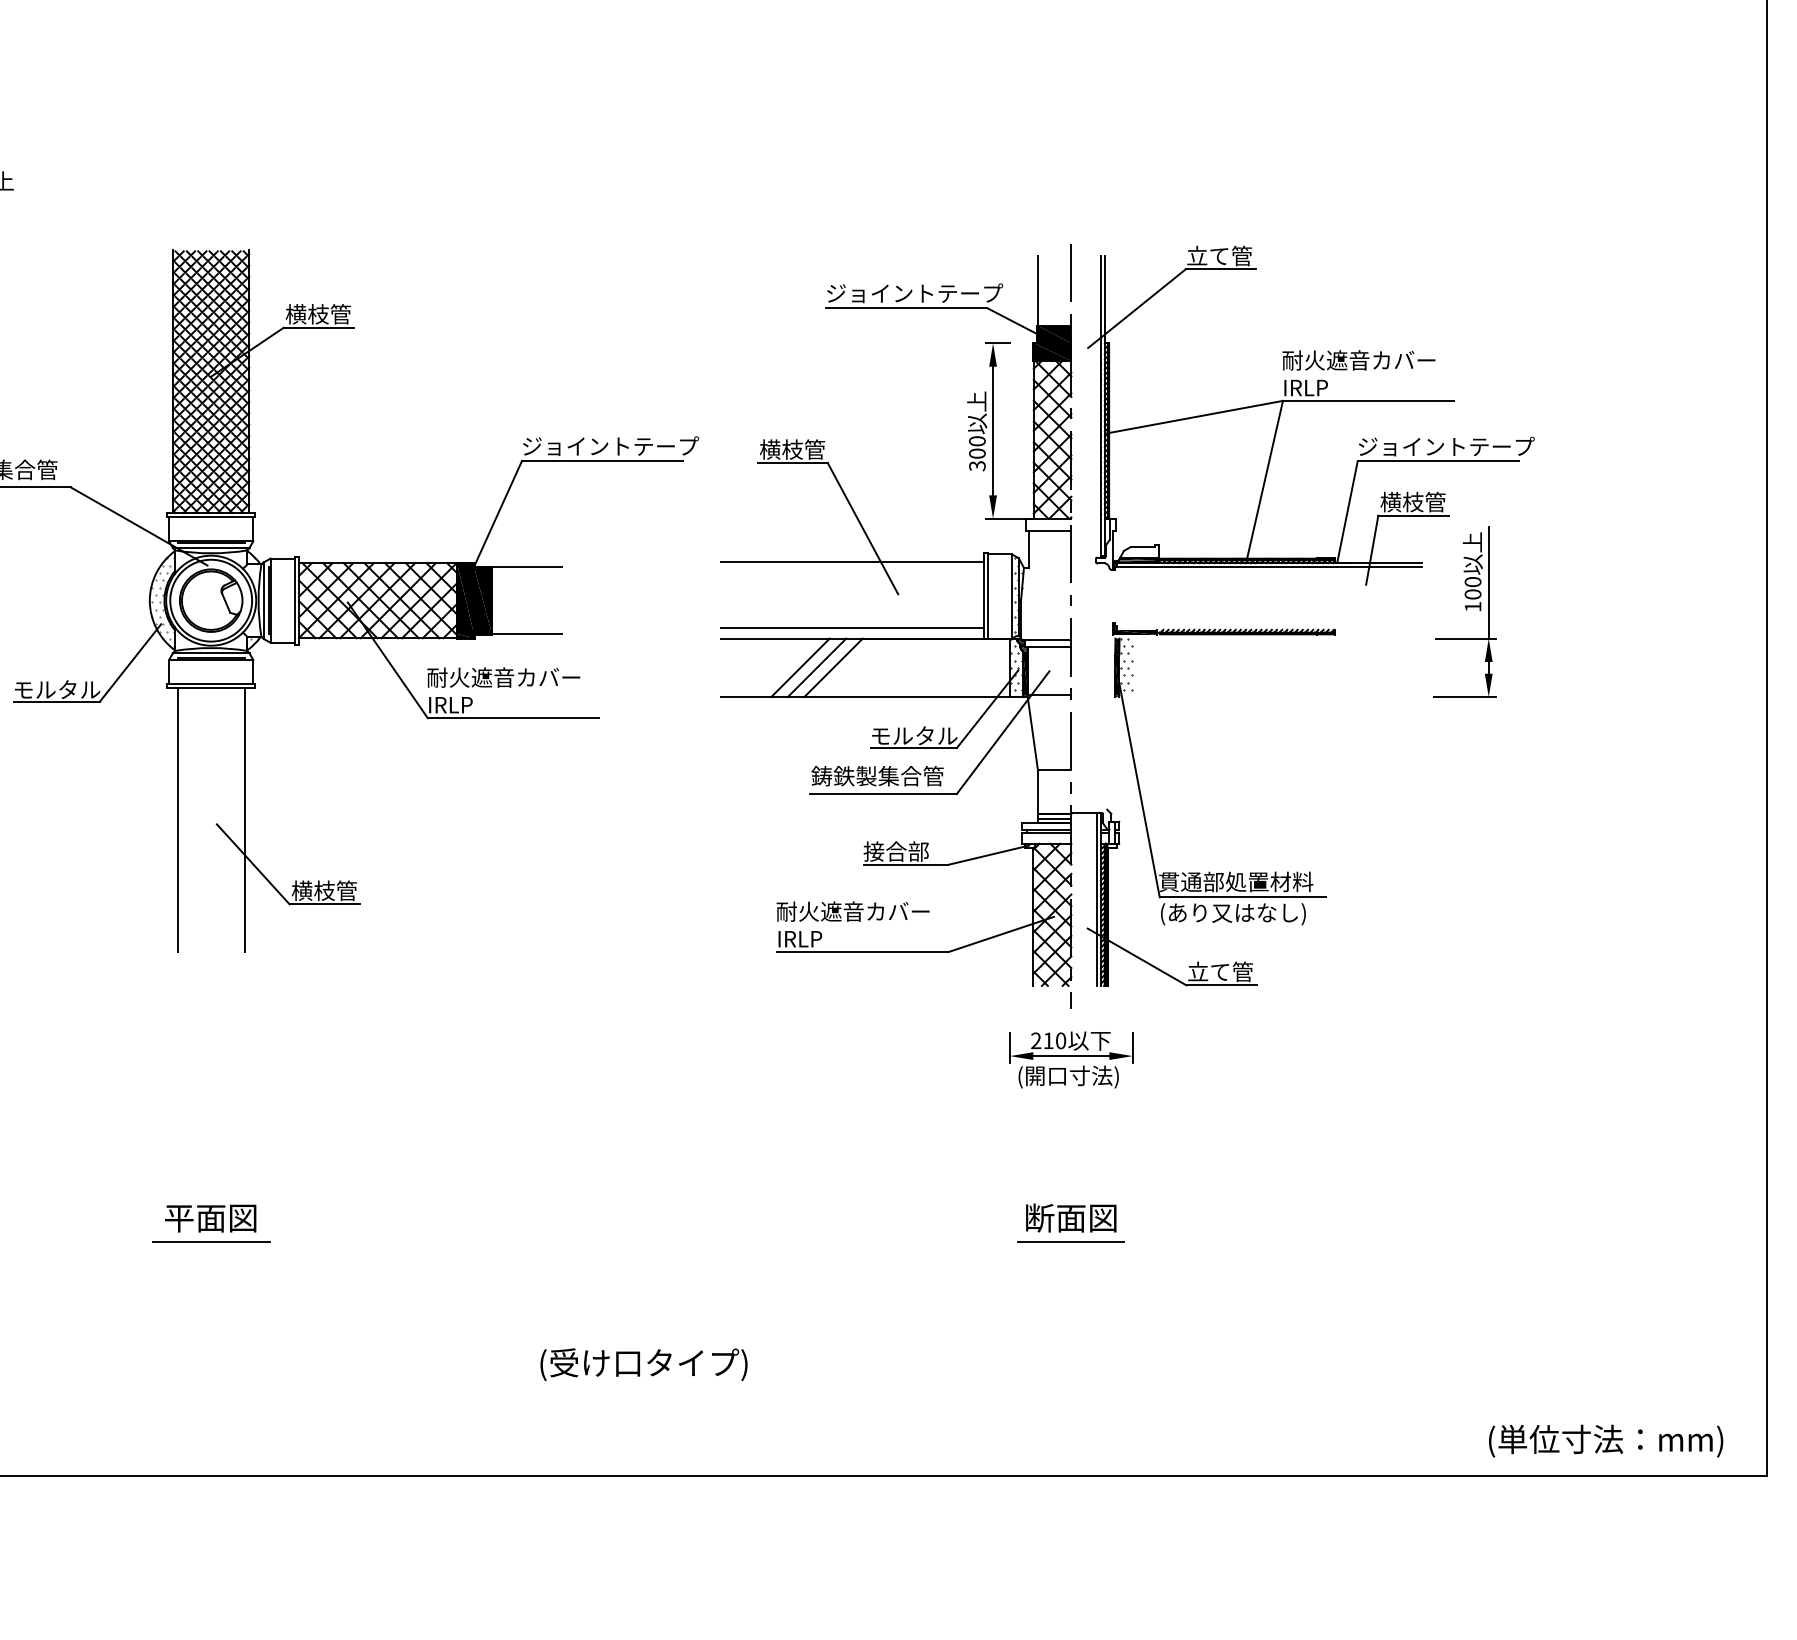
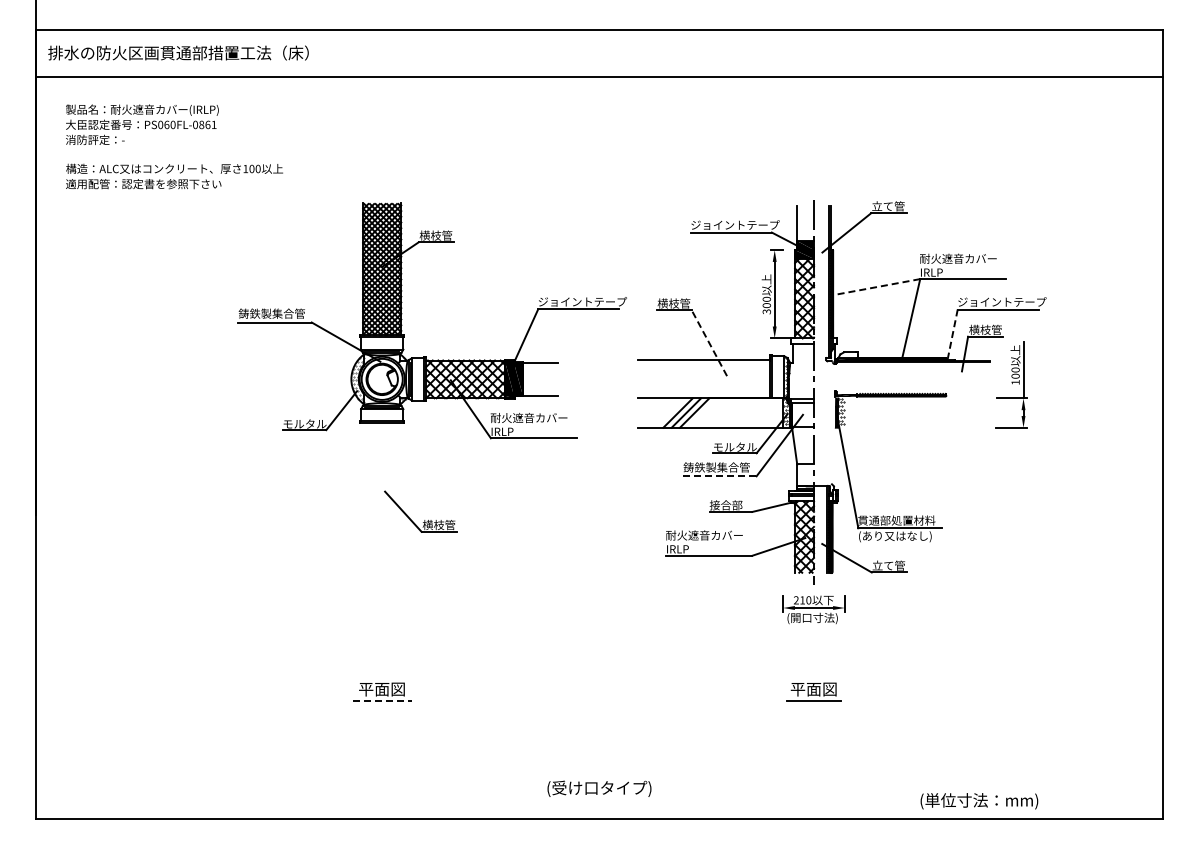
line: (1195, 417) -> (876, 287), solid -> dashed
line: (1347, 511) -> (952, 334), solid -> dashed
line: (863, 527) -> (709, 342), solid -> dashed
line: (851, 628) -> (703, 393), removed
line: (883, 794) -> (719, 476), solid -> dashed
line: (177, 820) -> (365, 489), removed
line: (245, 820) -> (399, 489), removed
text: (1038, 1218) -> (797, 689), 断面図 -> 平面図
line: (211, 1242) -> (382, 701), solid -> dashed
text: (644, 1363) -> (599, 788), moved
text: (1606, 1441) -> (979, 801), moved

